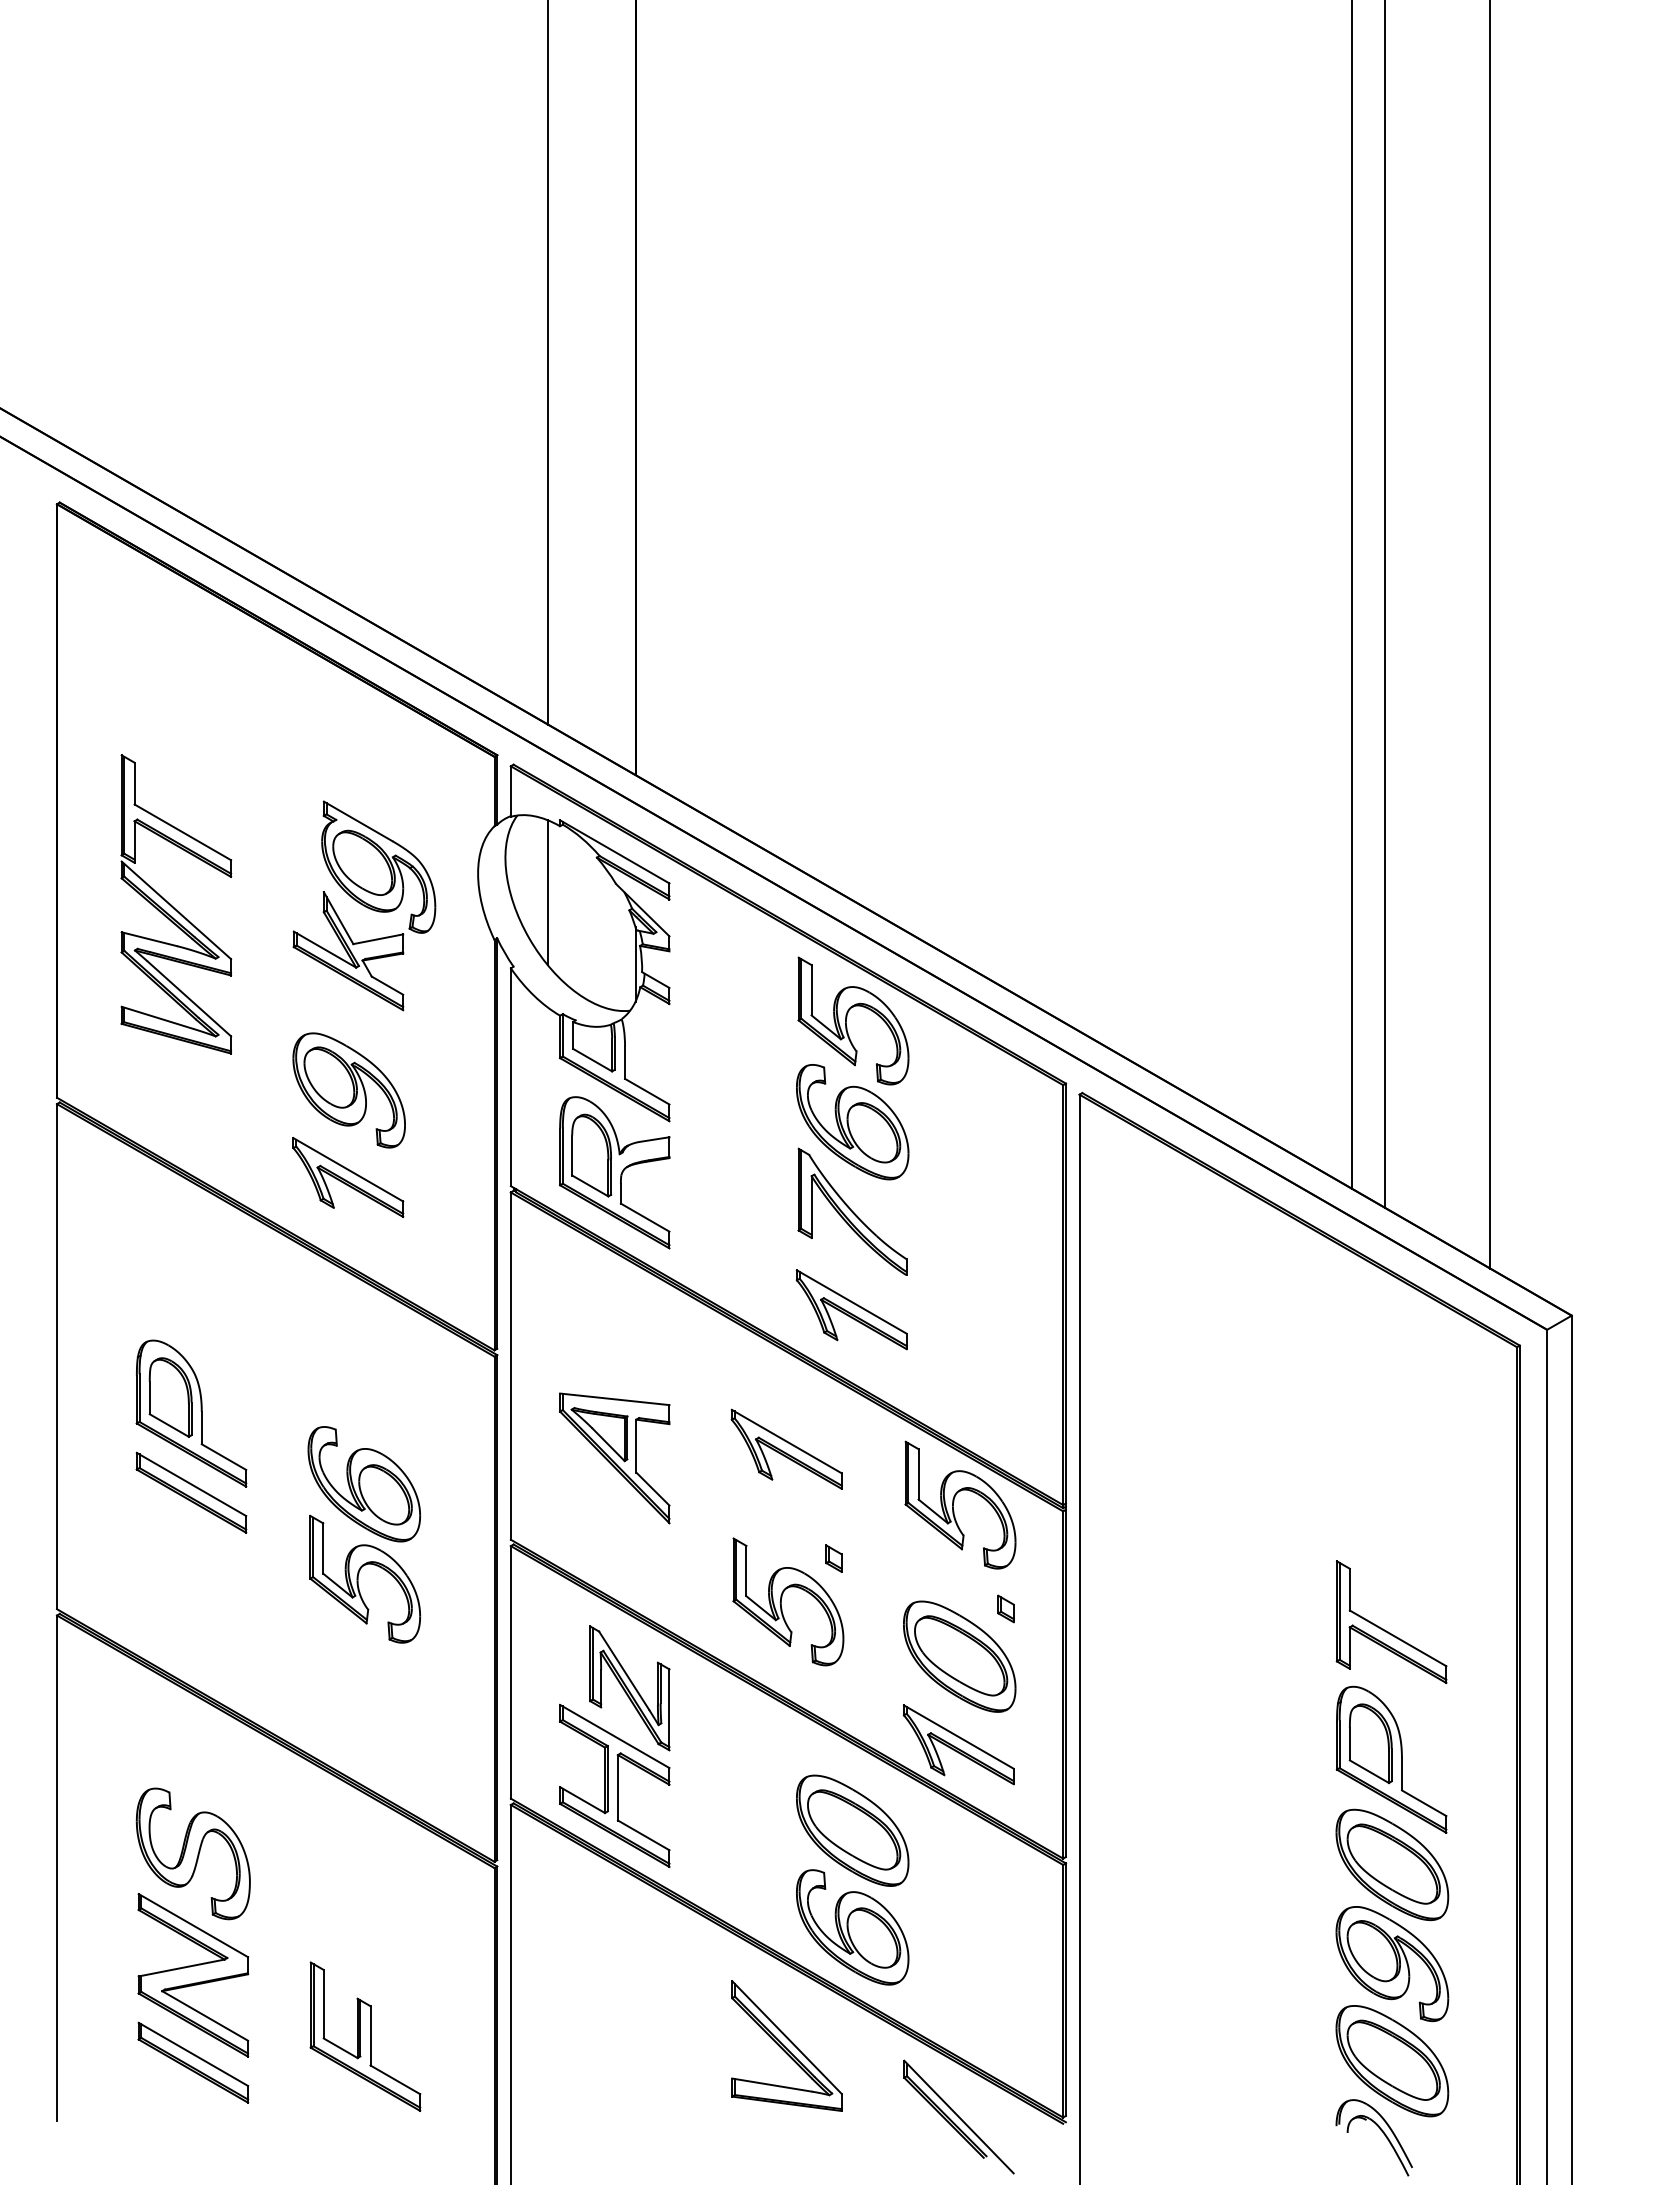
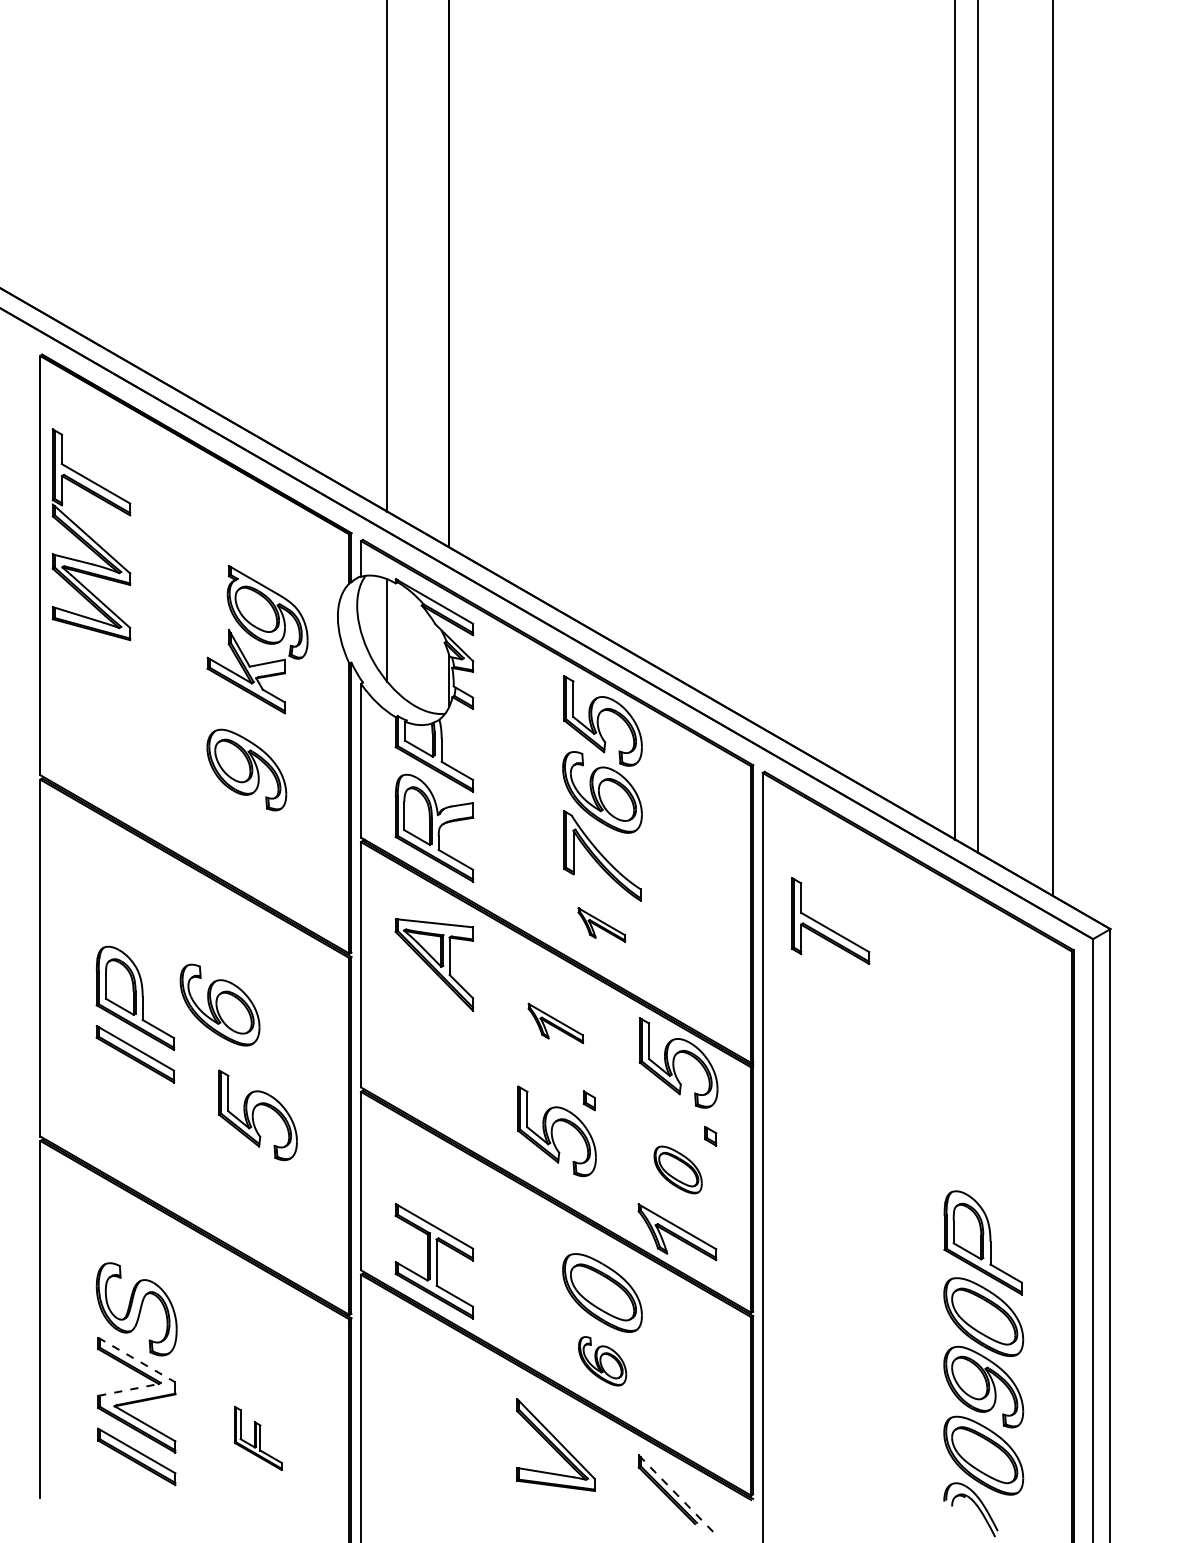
part: (176, 904) -> (91, 534), moved
part: (348, 1177) -> (246, 831), removed
part: (851, 1309) -> (601, 924), size x0.6
part: (786, 1448) -> (555, 1022), size x0.7
part: (614, 1458) -> (434, 965), moved
part: (364, 1484) -> (220, 1005), moved
part: (1386, 1630) -> (826, 926), moved
part: (959, 1656) -> (677, 1169), size x0.6
part: (629, 1688) -> (444, 1192), removed
line: (193, 1925) -> (136, 1359), solid -> dashed
part: (852, 1927) -> (602, 1361), size x0.6
line: (181, 1968) -> (128, 1390), solid -> dashed
part: (365, 2036) -> (258, 1438), size x0.6
line: (959, 2117) -> (677, 1495), solid -> dashed

